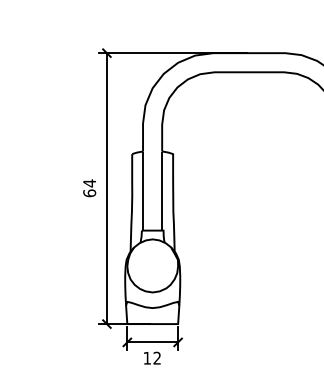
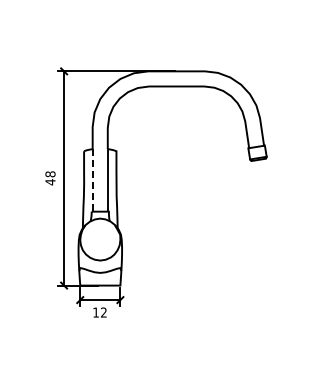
text: (89, 188) -> (50, 178), 64 -> 48
line: (142, 191) -> (92, 180), solid -> dashed

